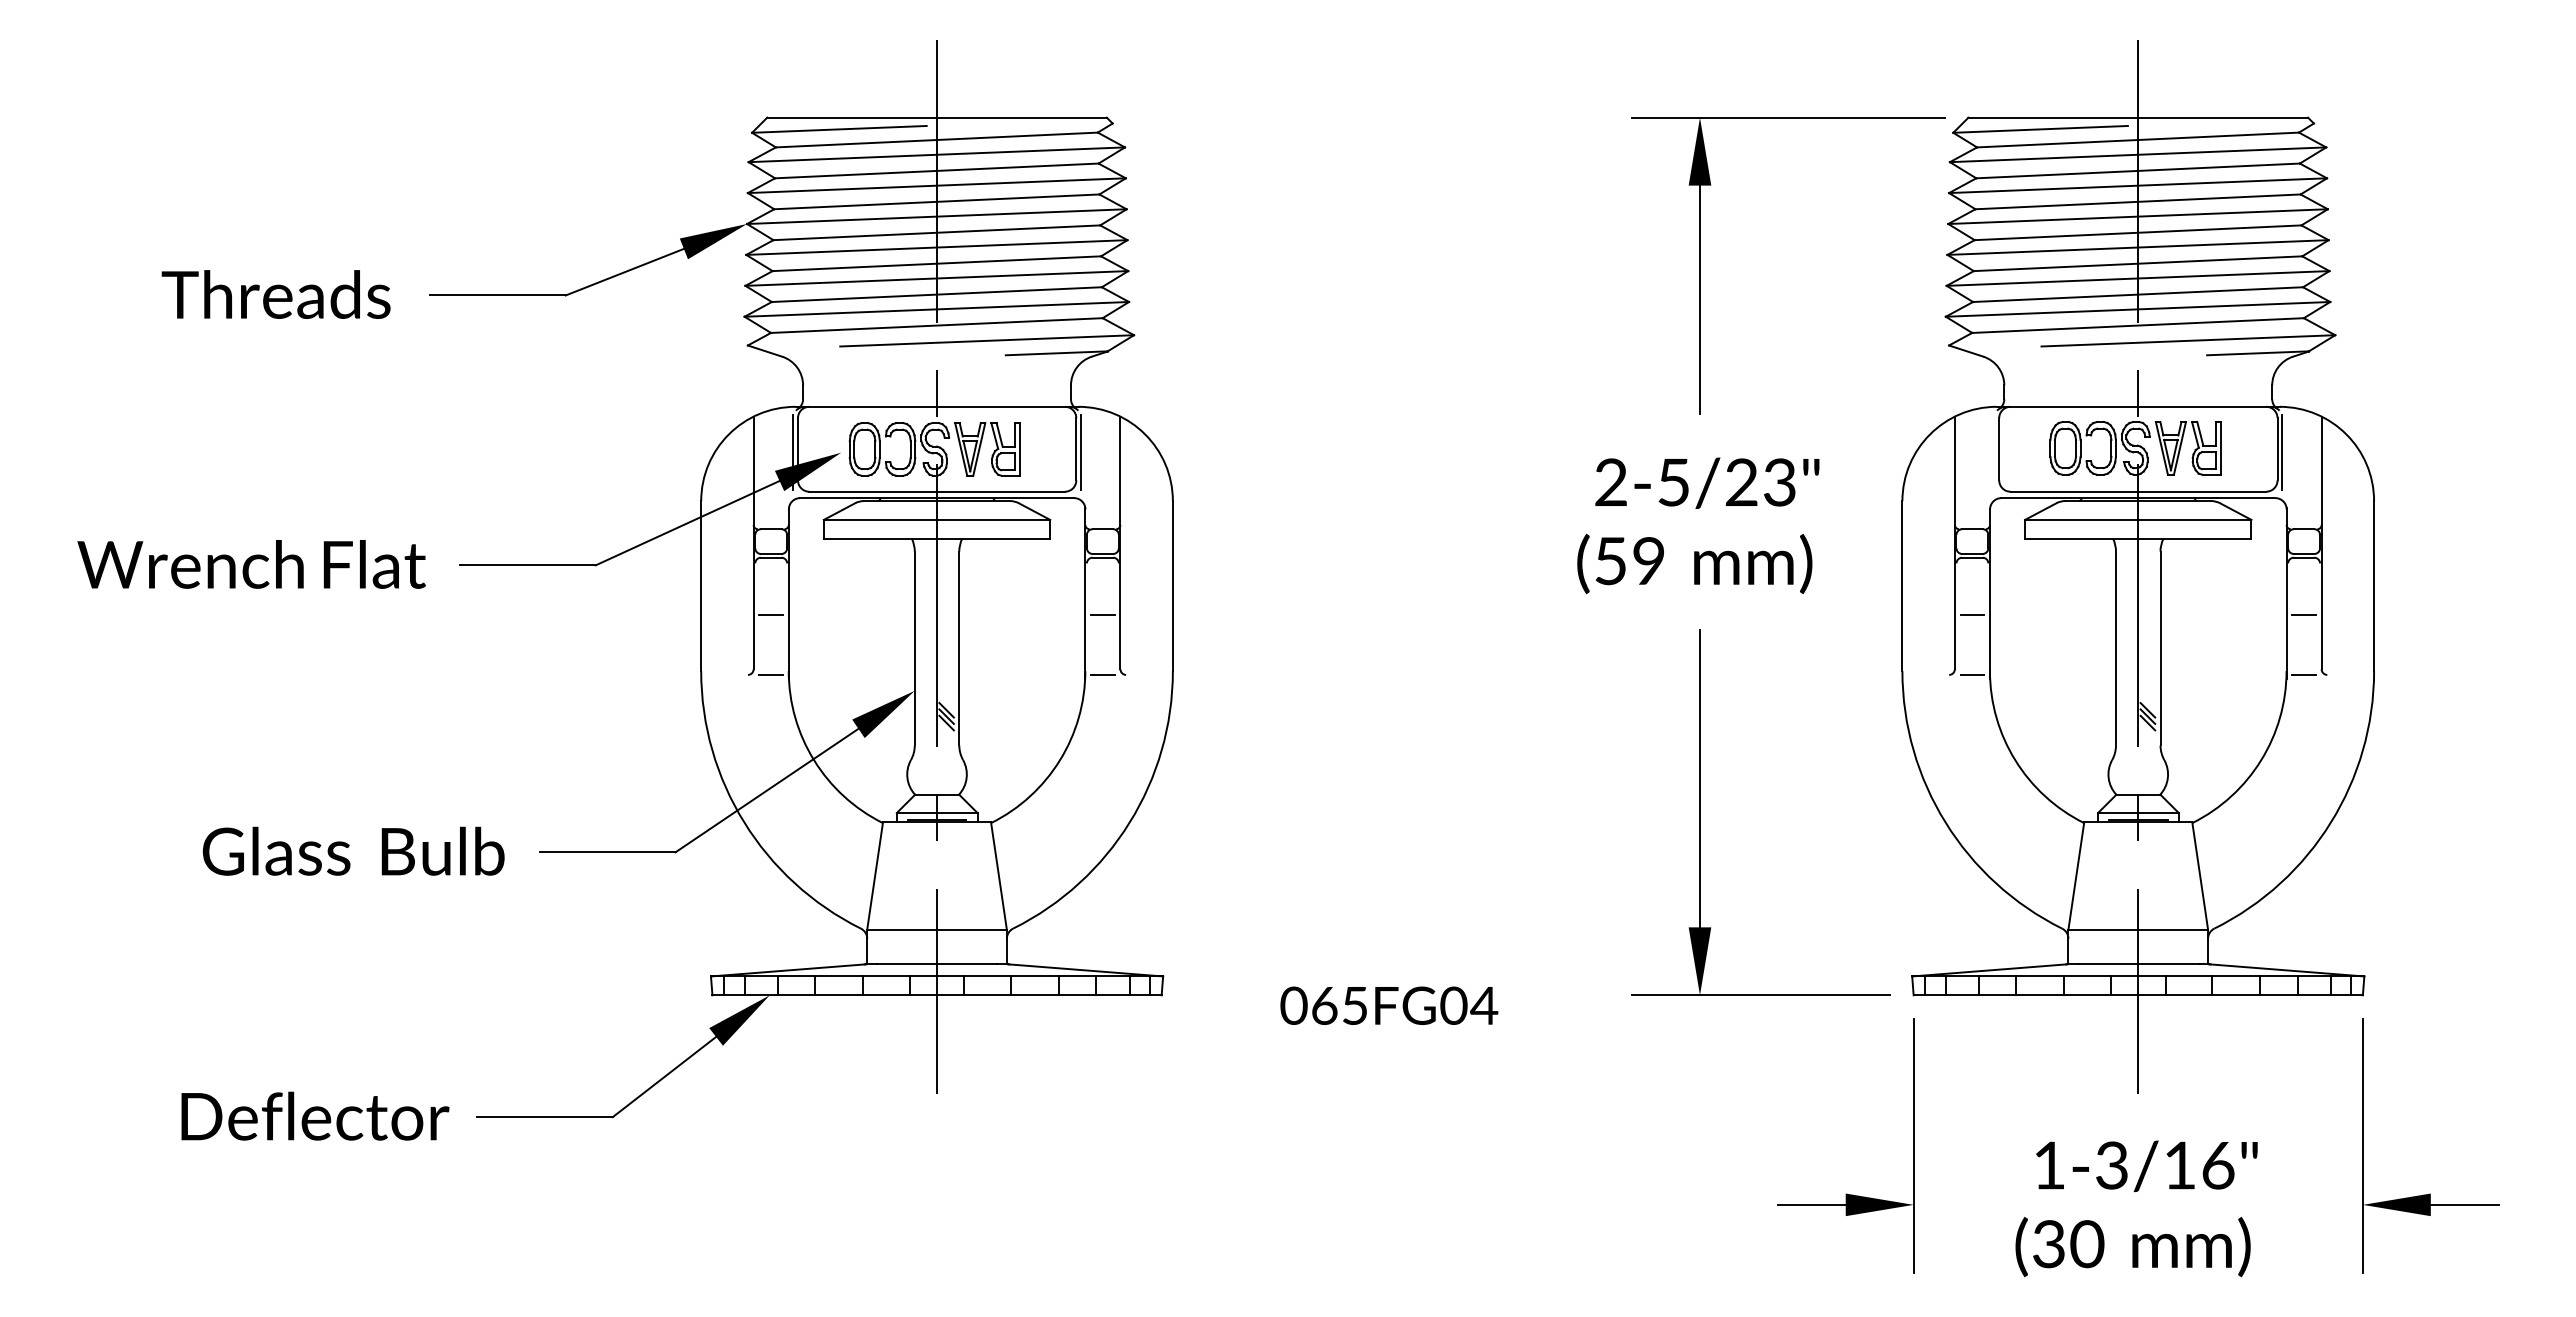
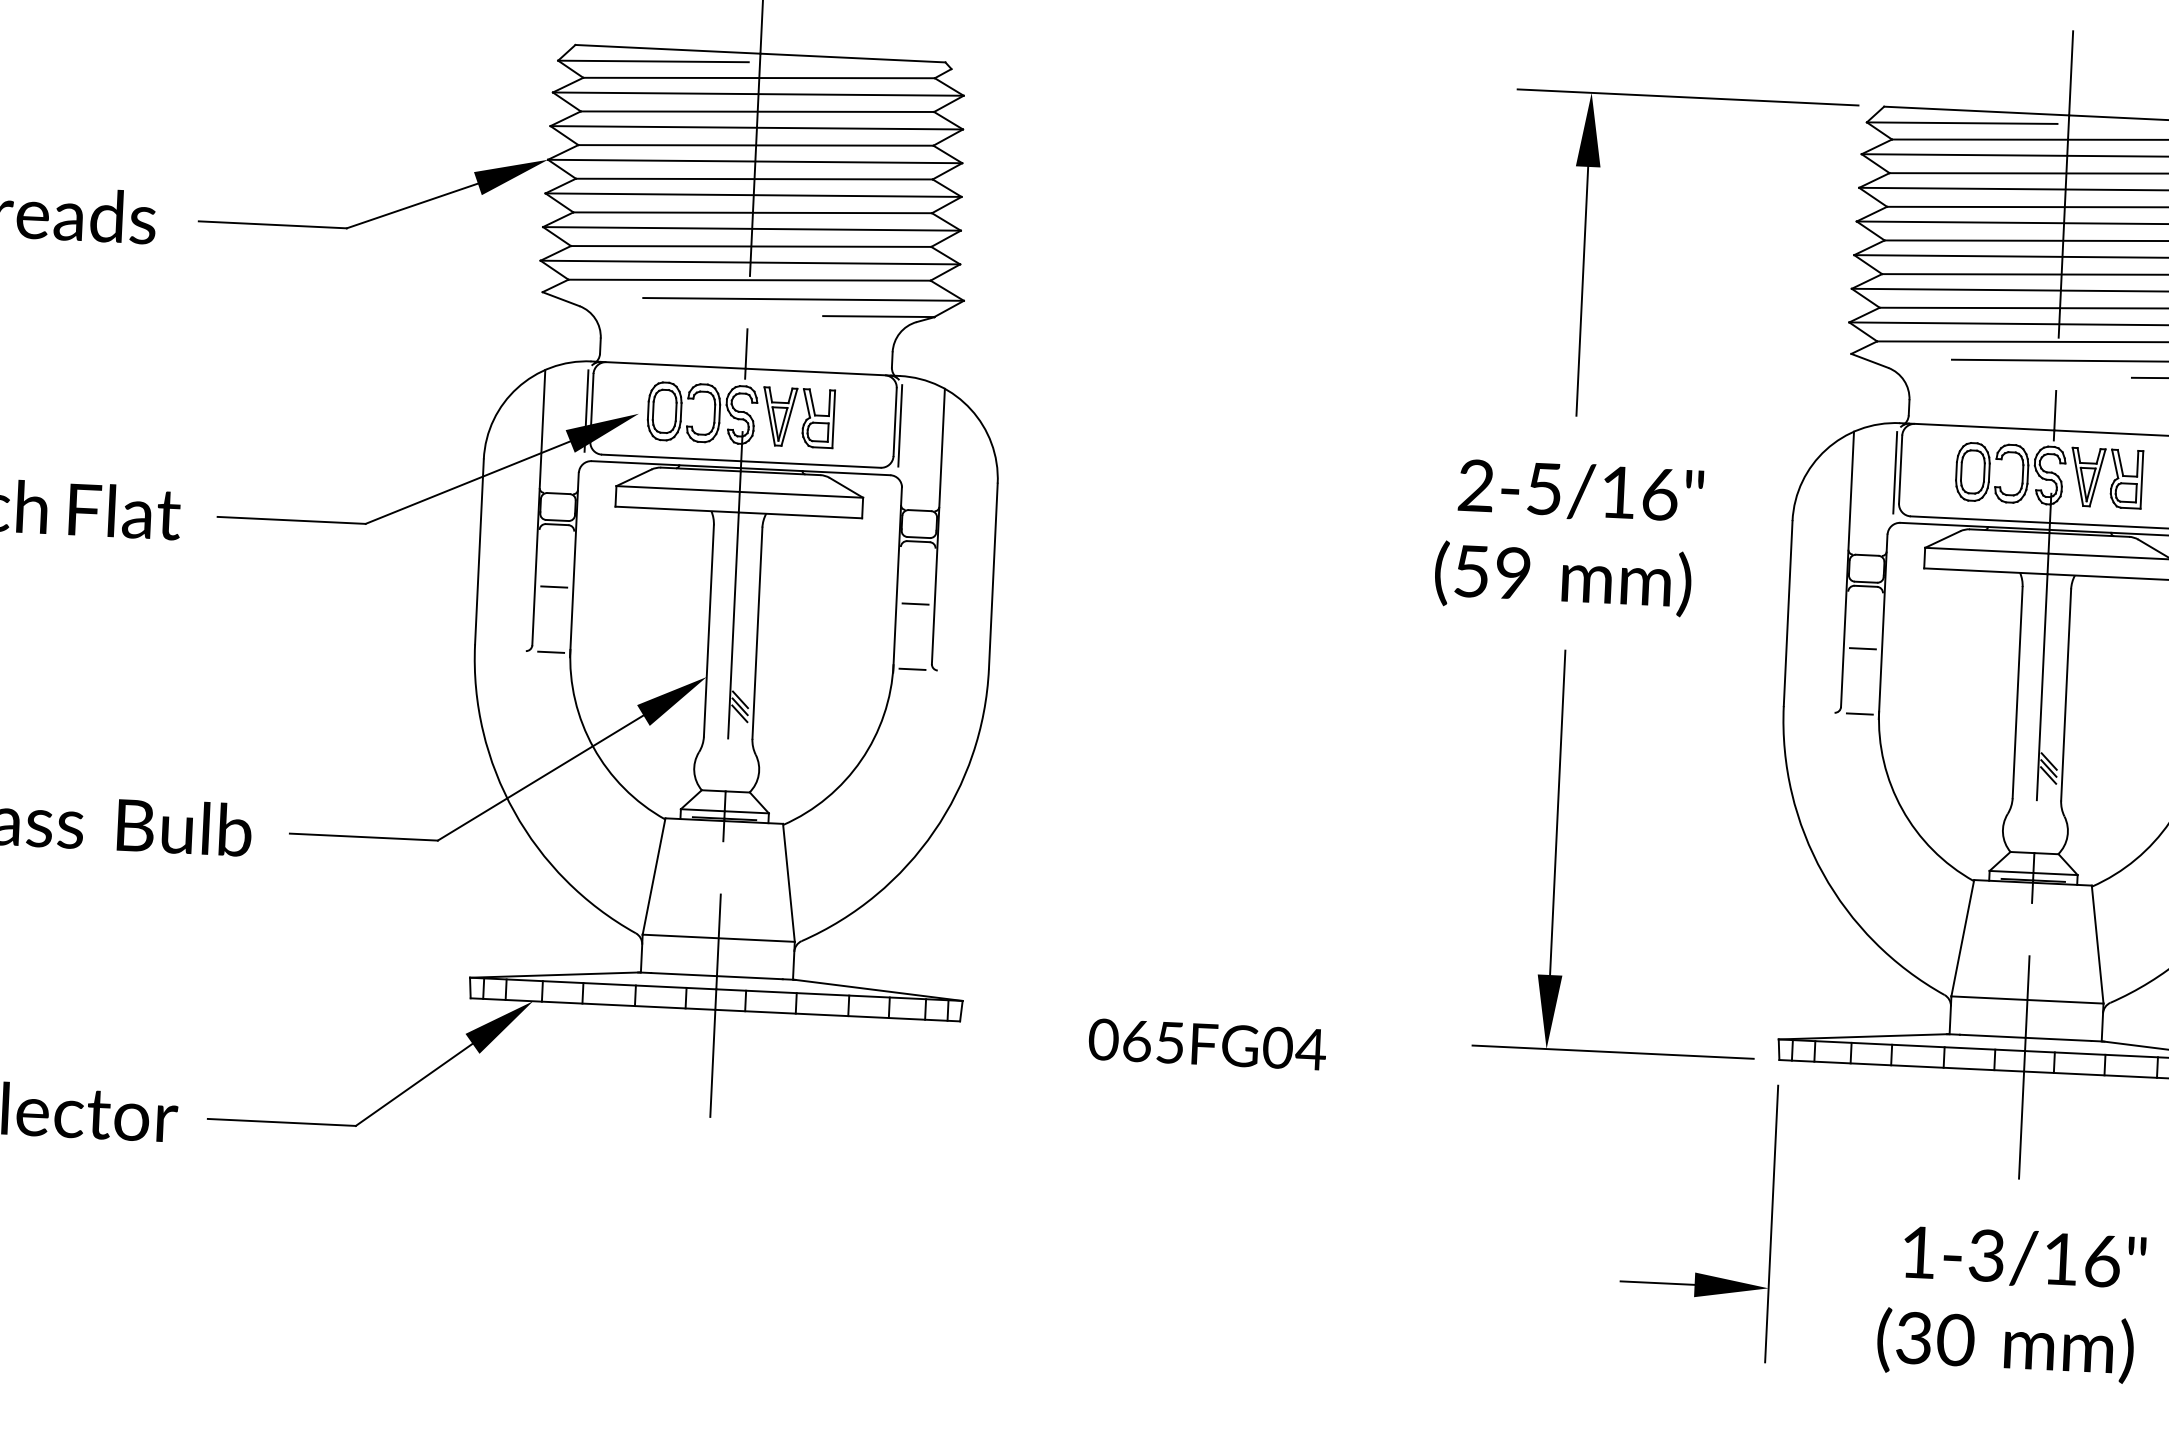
line: (1994, 452) -> (1895, 472), added
text: (1761, 482) -> (1639, 493), 2-5/23" -> 2-5/16"

